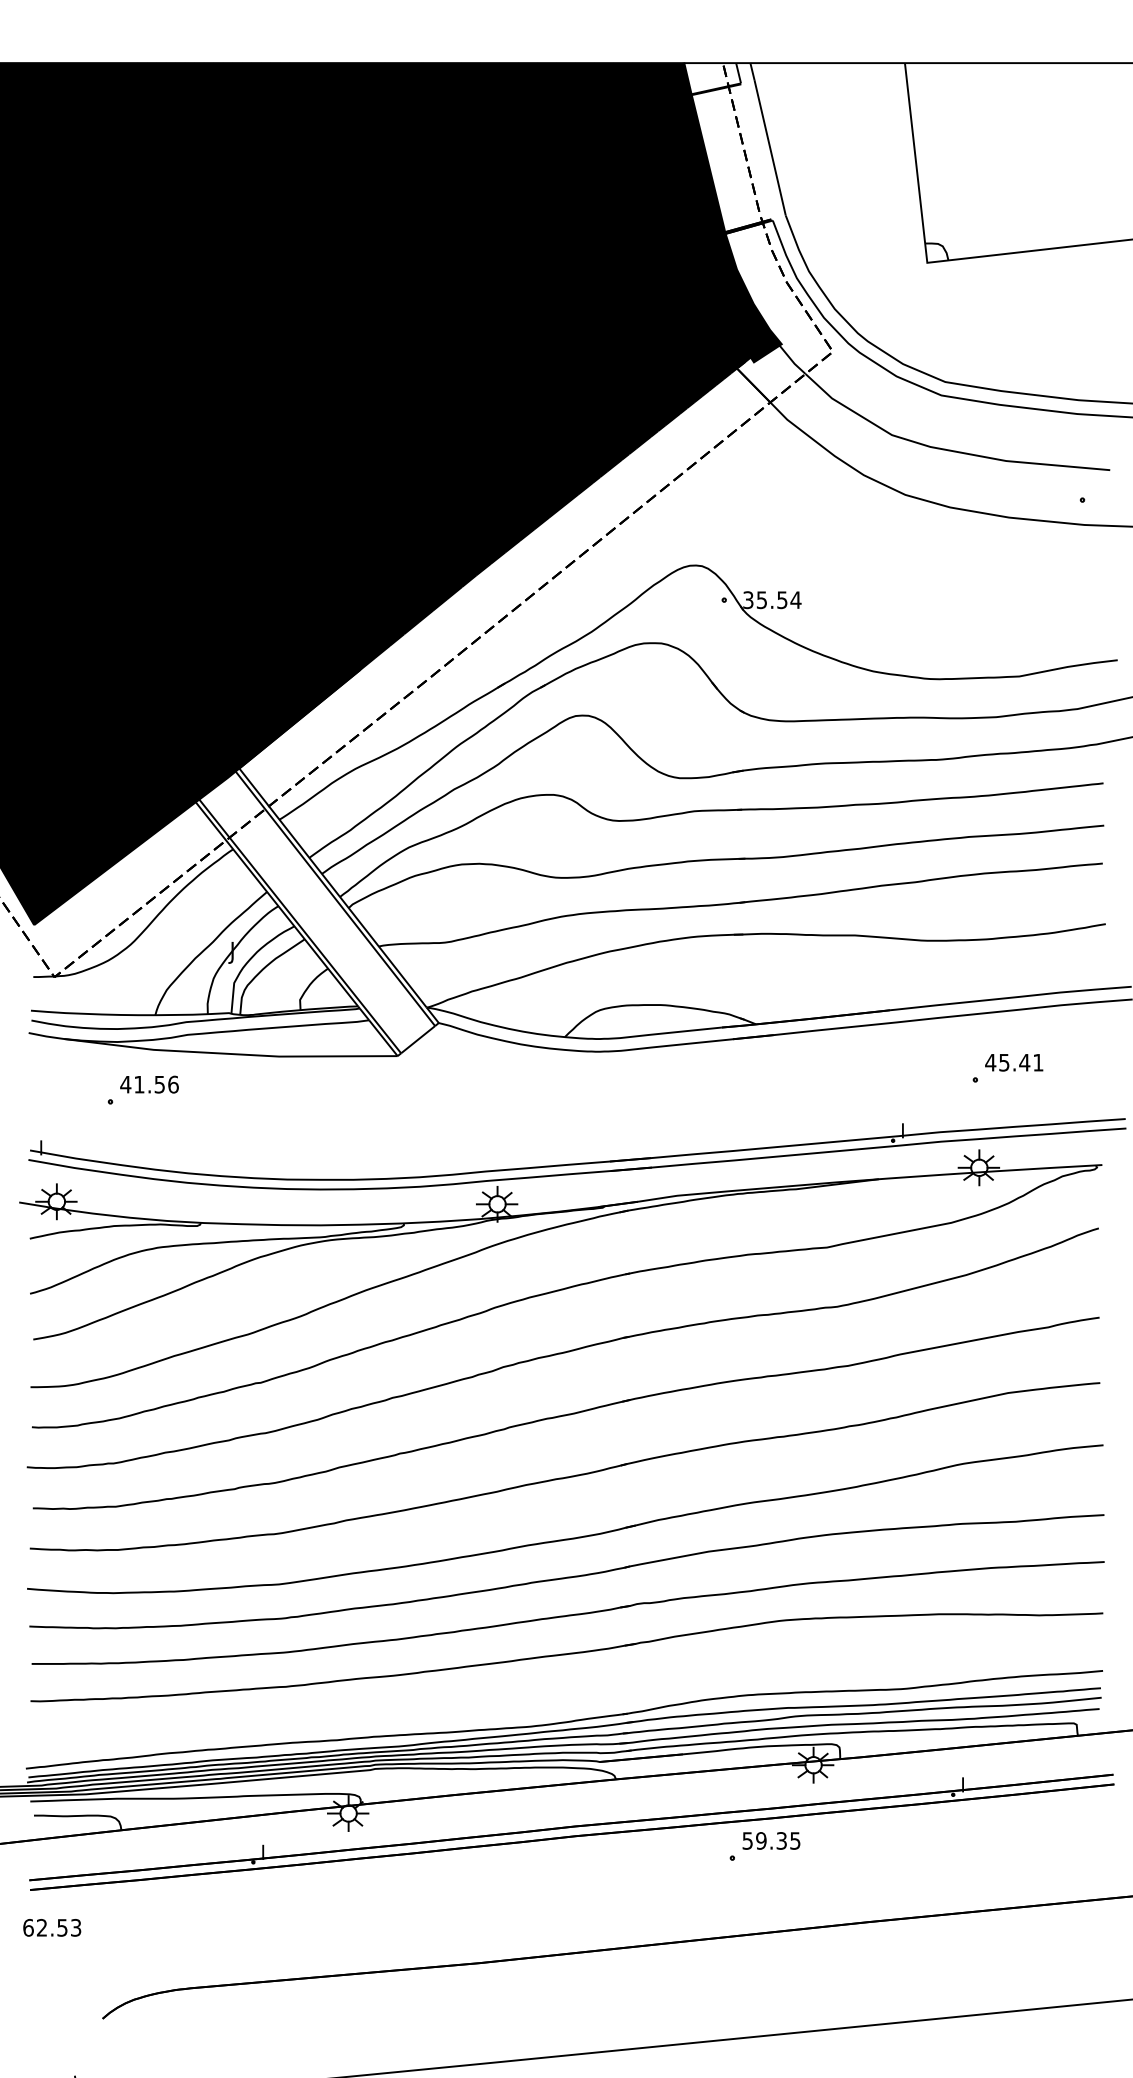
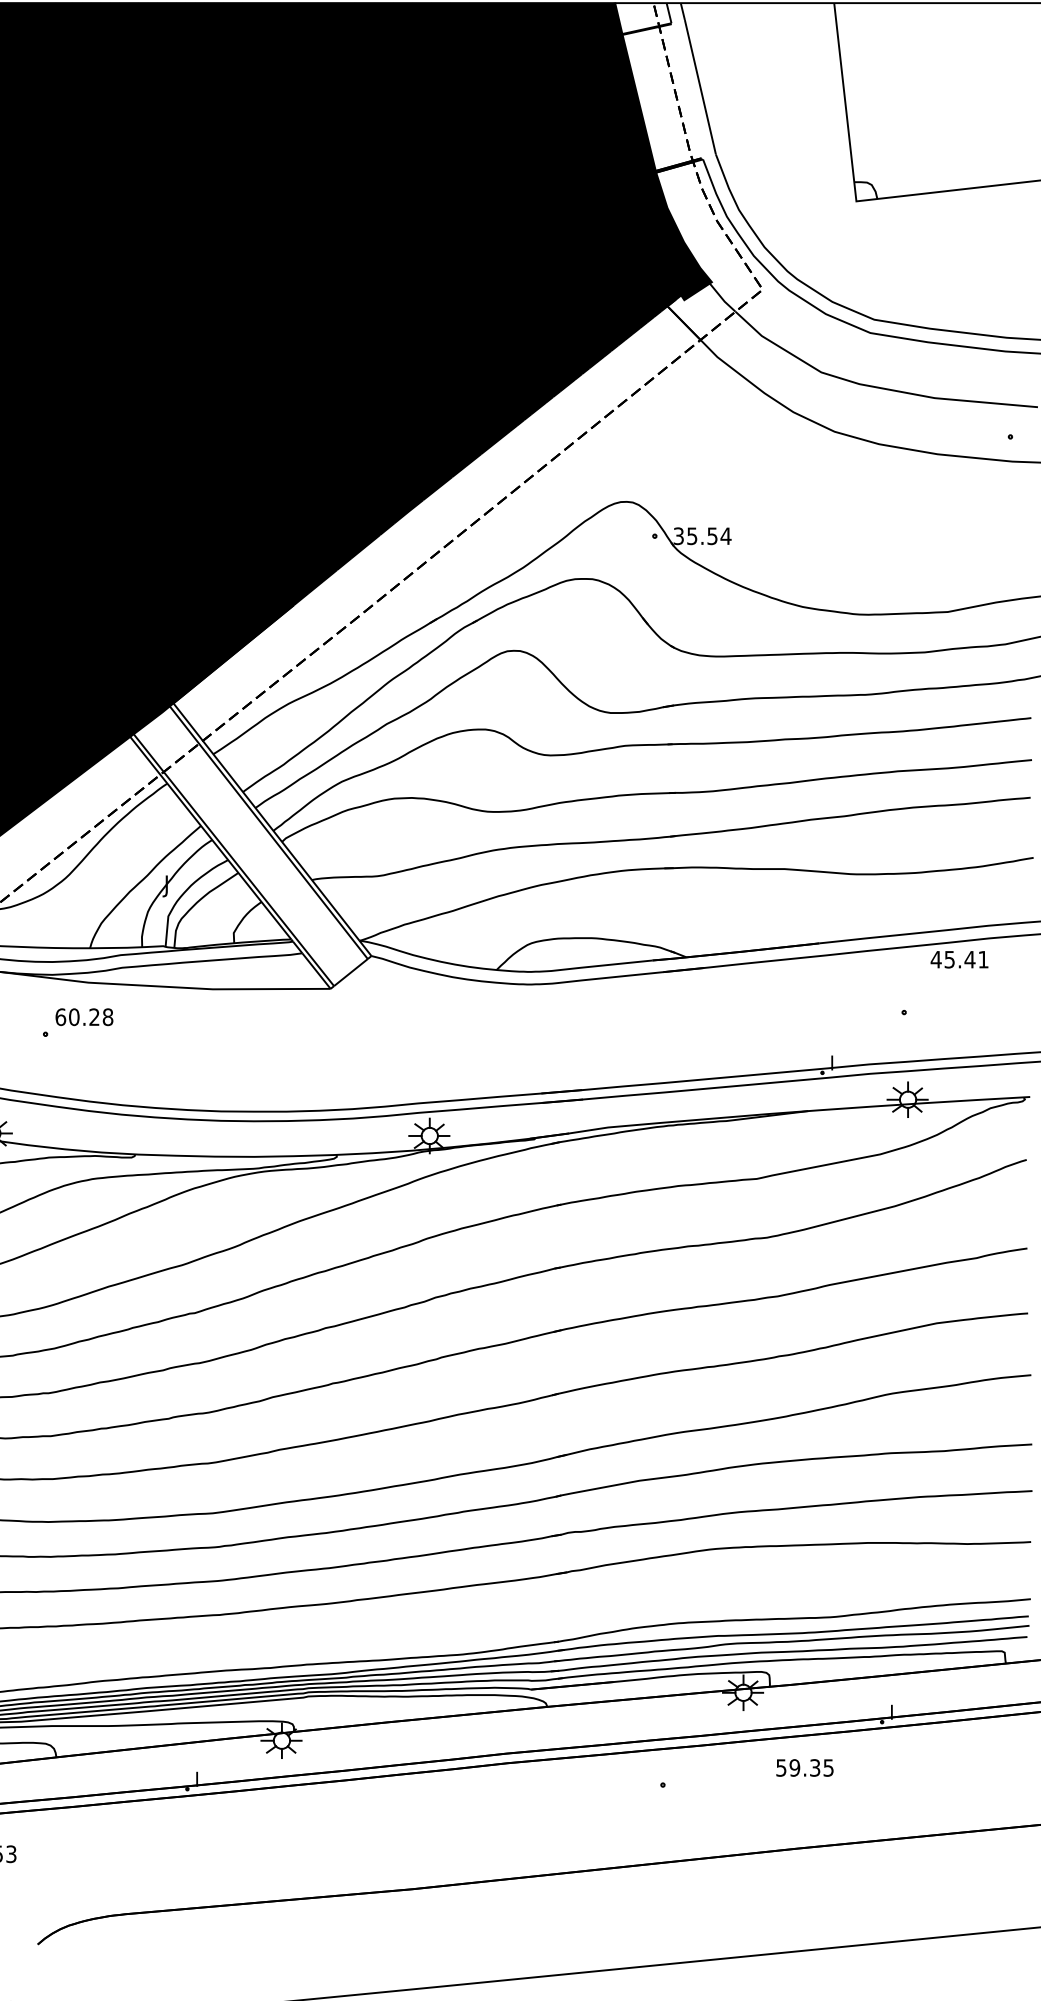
text: (1014, 1062) -> (959, 959), moved
text: (149, 1084) -> (84, 1017), 41.56 -> 60.28
text: (771, 1840) -> (804, 1767), moved

